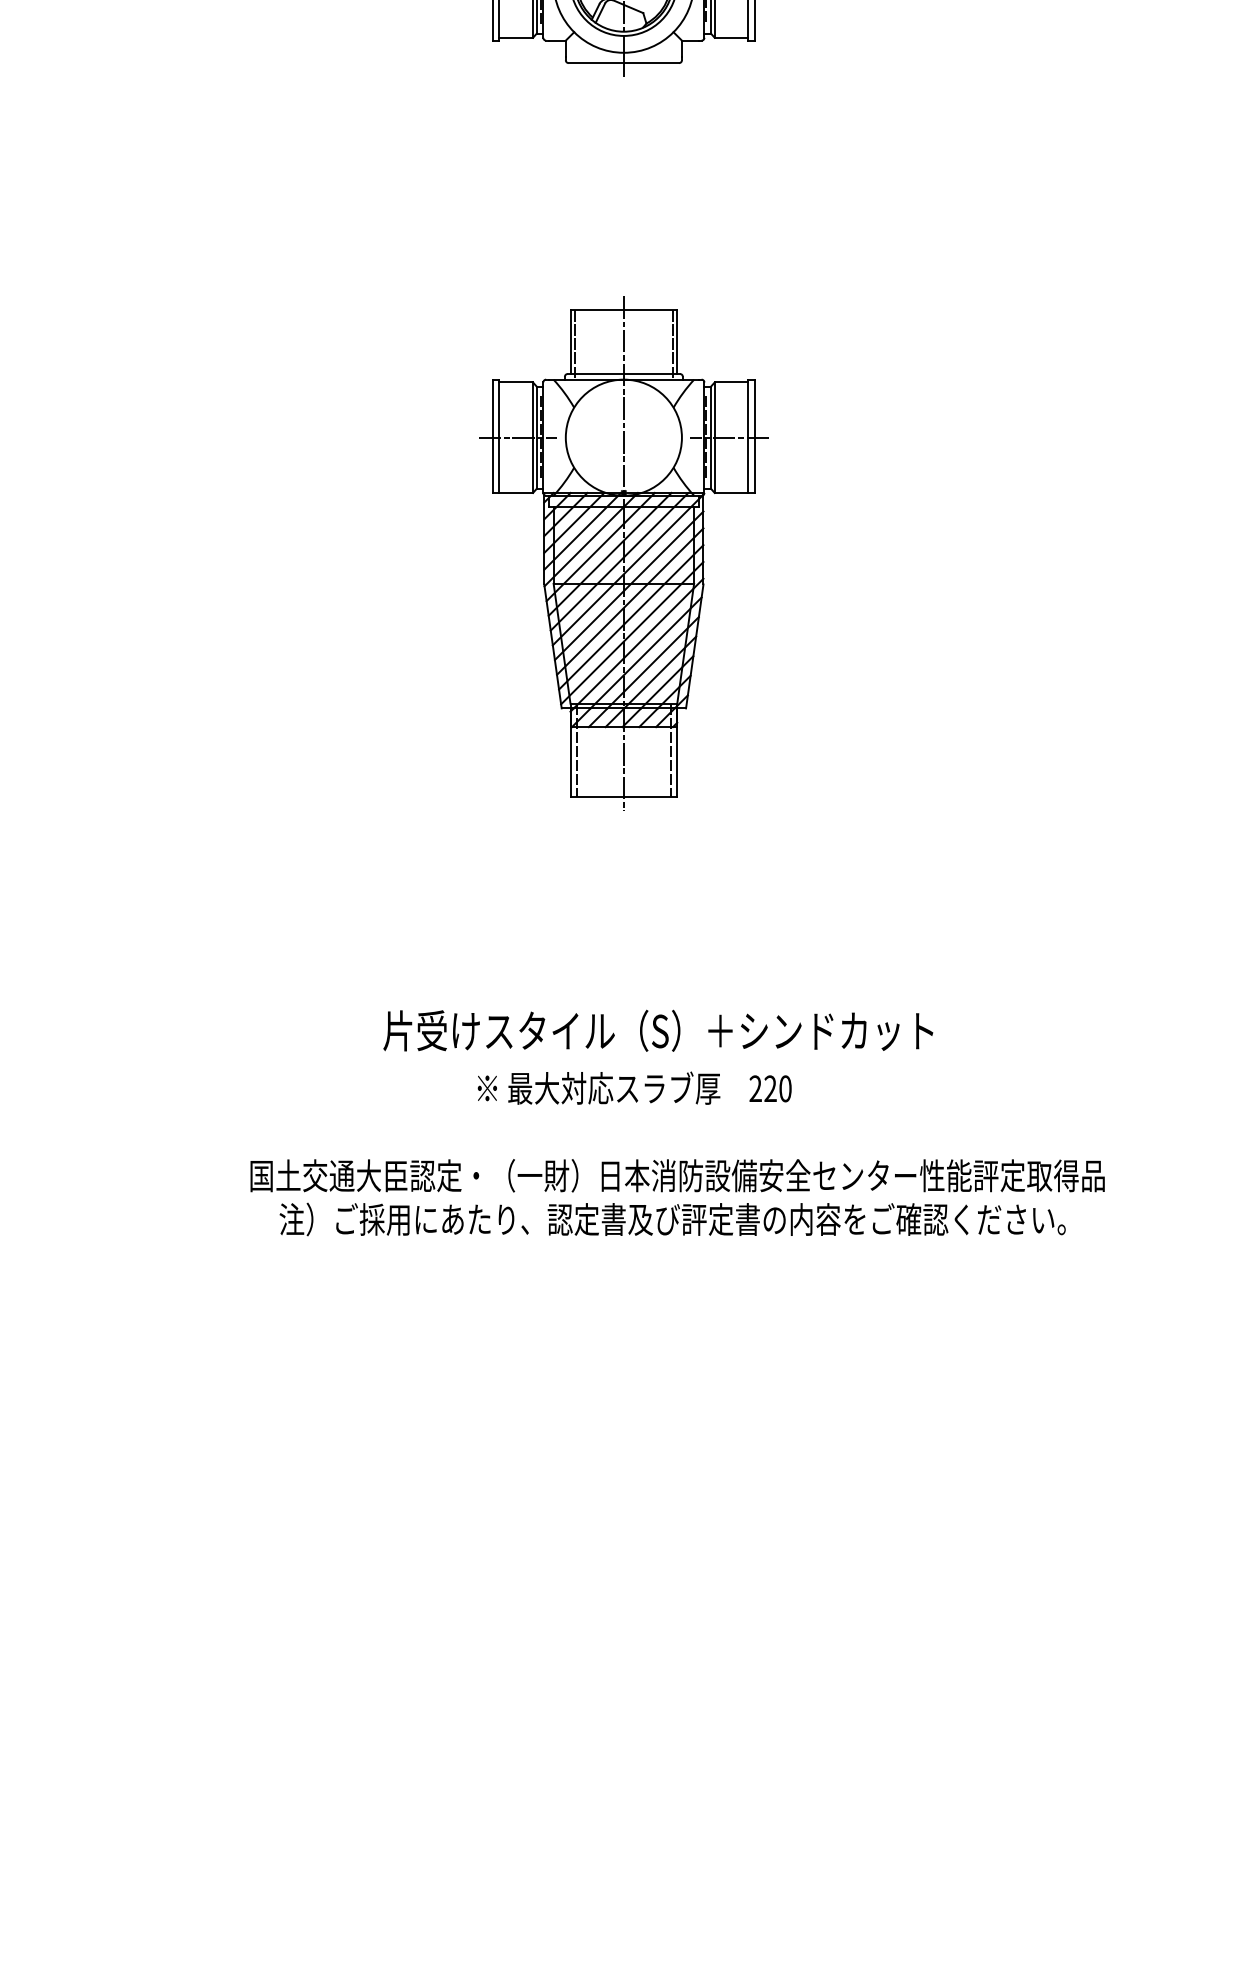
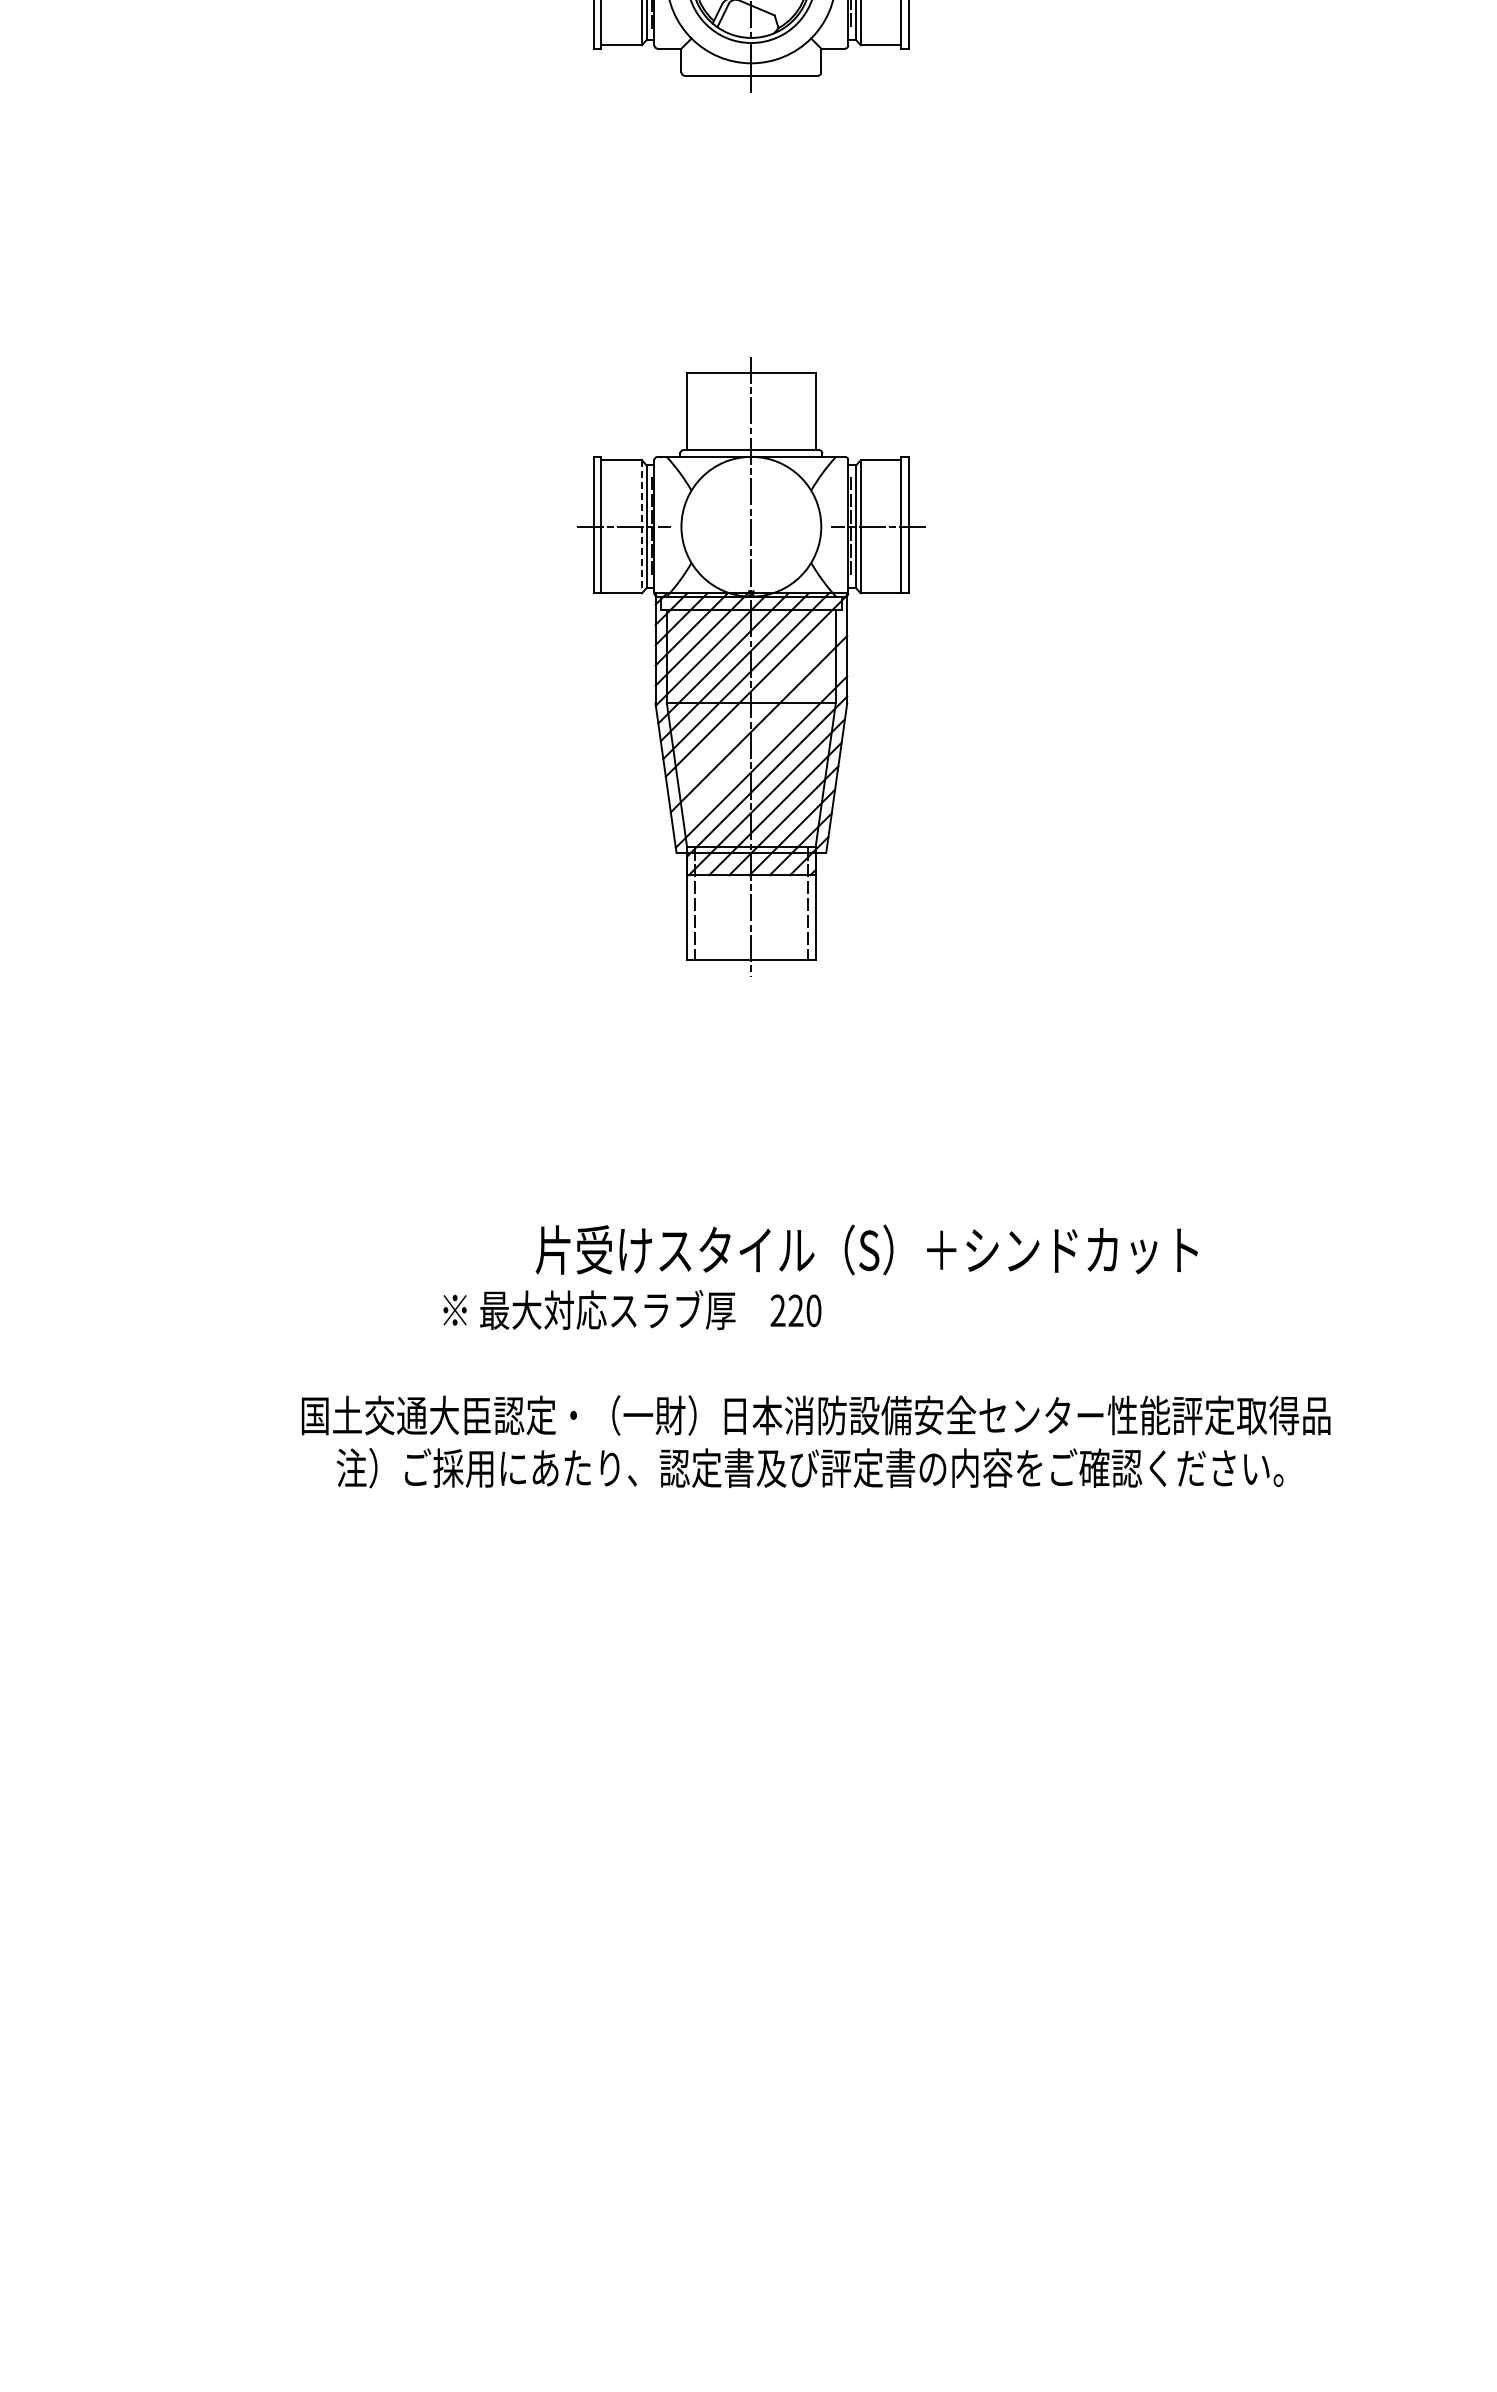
line: (574, 344) -> (692, 414), removed
line: (672, 344) -> (810, 414), removed
line: (532, 437) -> (641, 526), solid -> dashed
line: (628, 585) -> (757, 704), removed
line: (631, 617) -> (760, 743), removed
text: (658, 1030) -> (866, 1249), moved
text: (634, 1088) -> (632, 1310), moved

